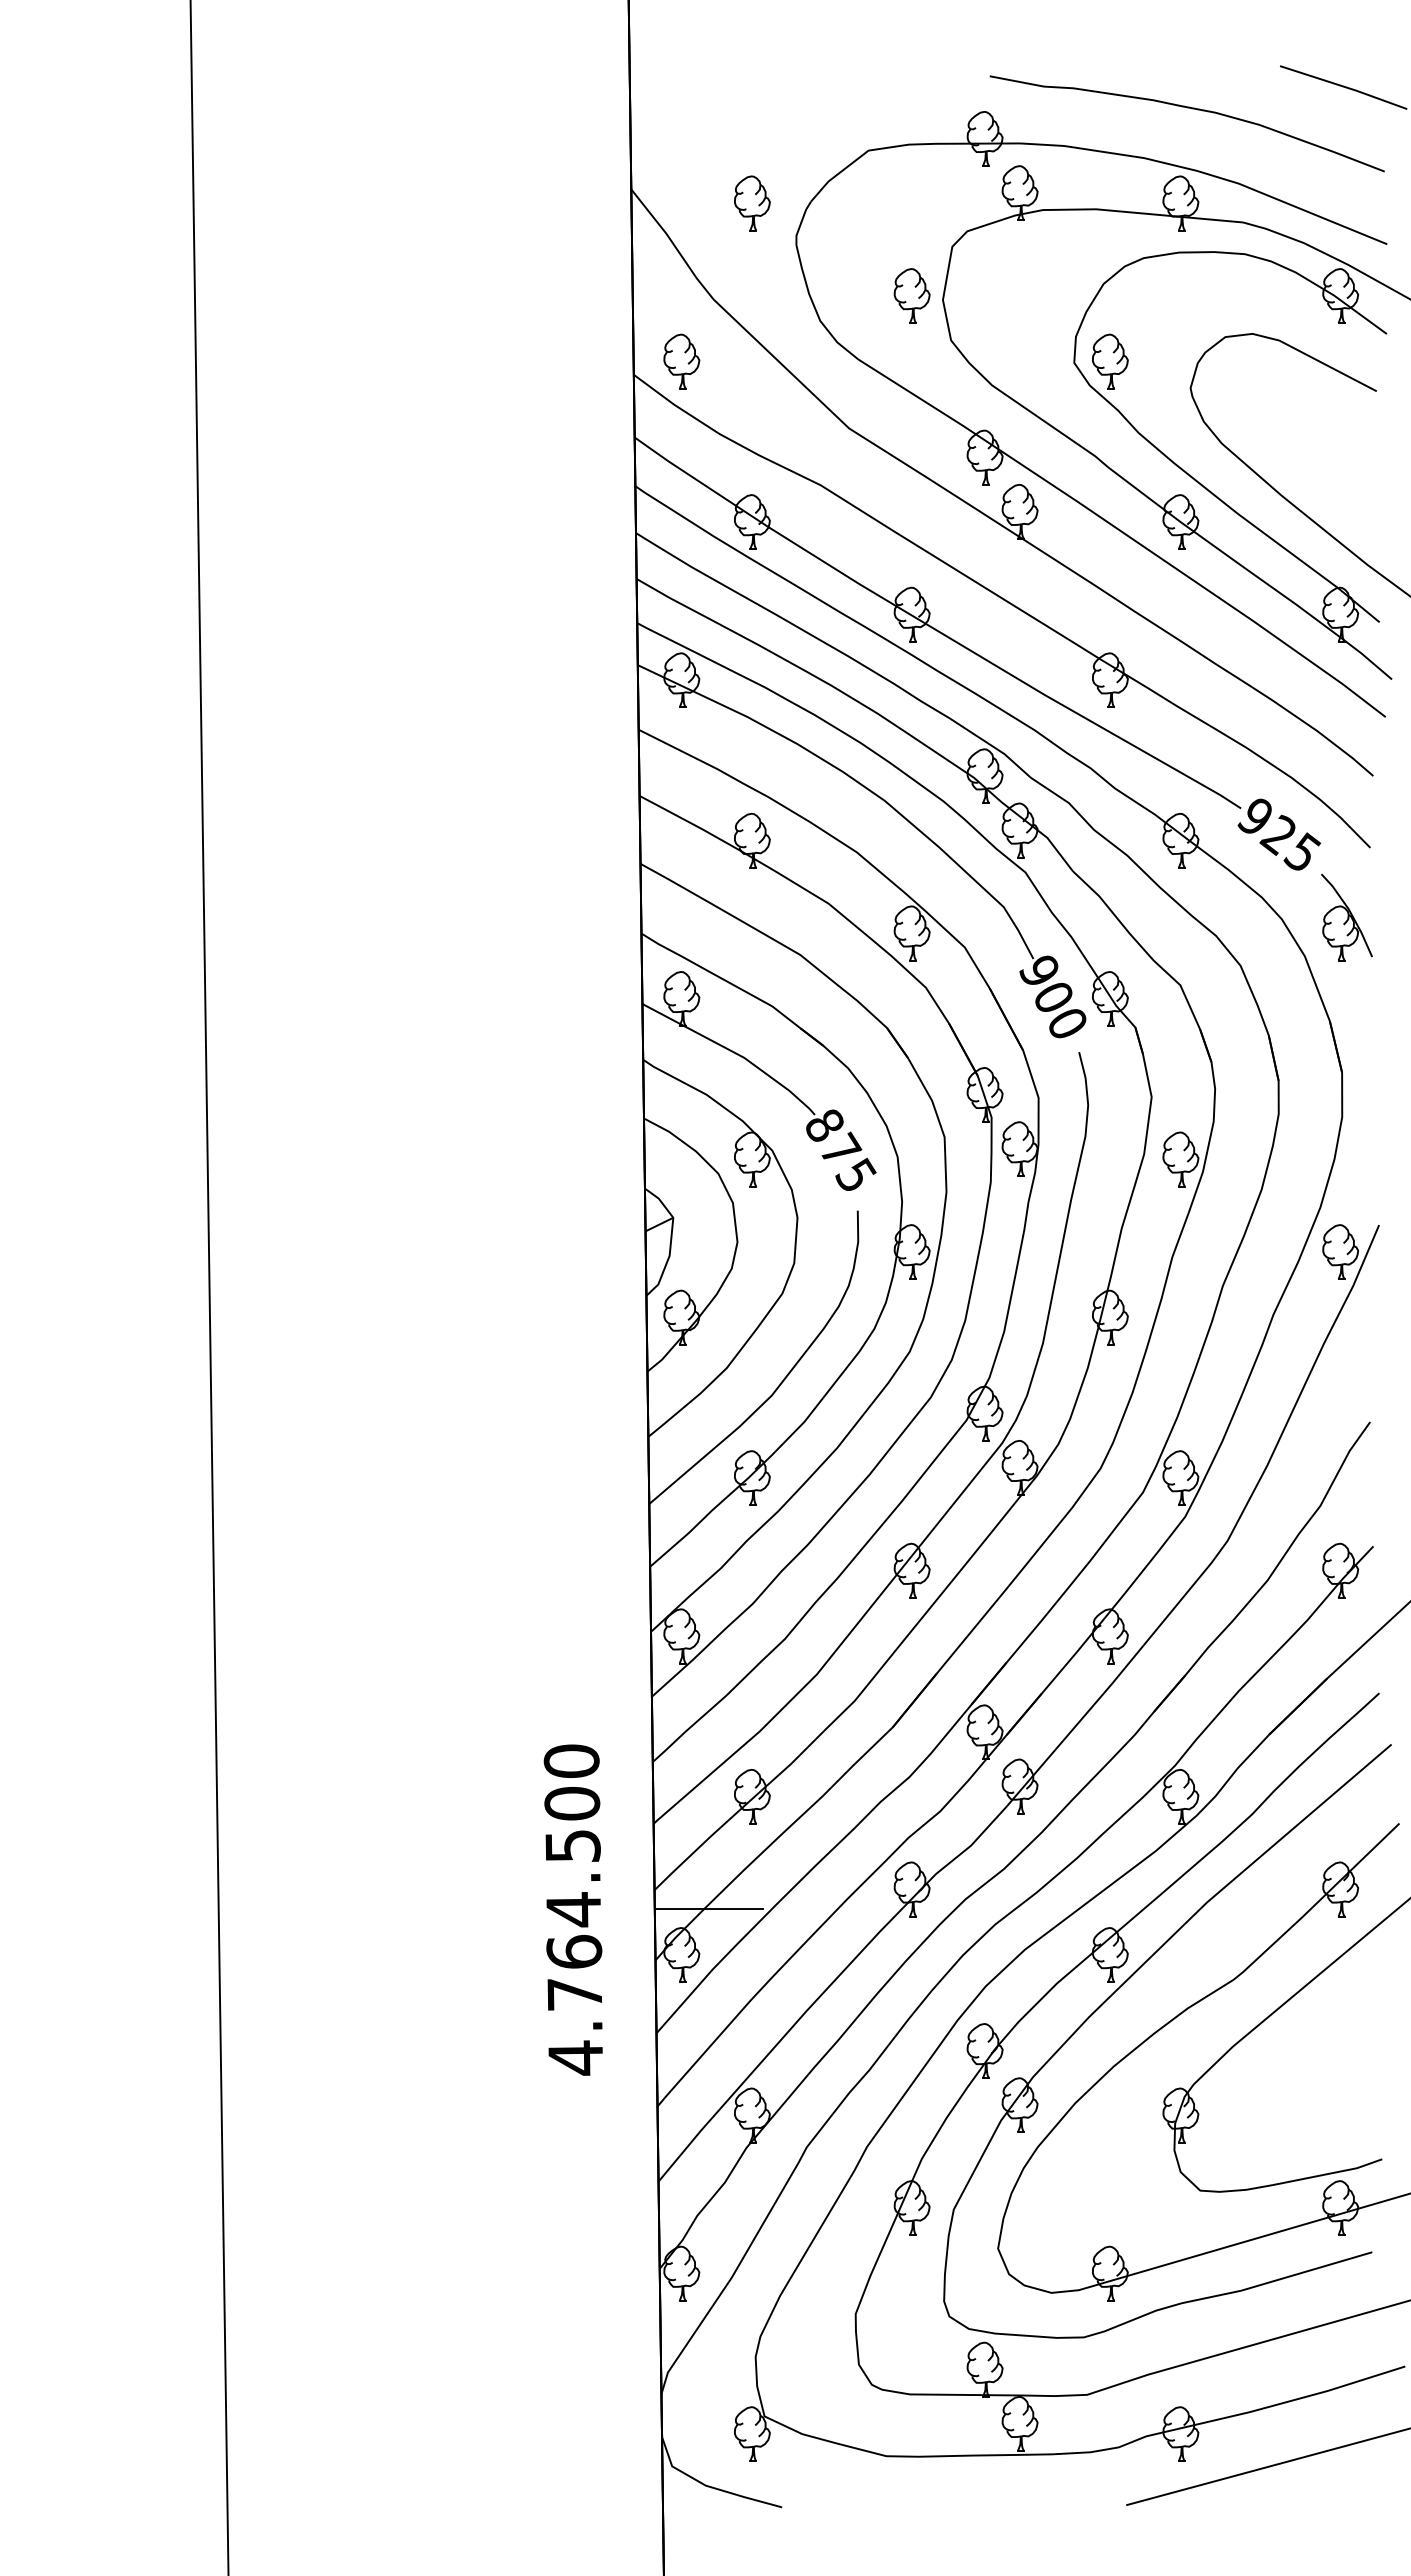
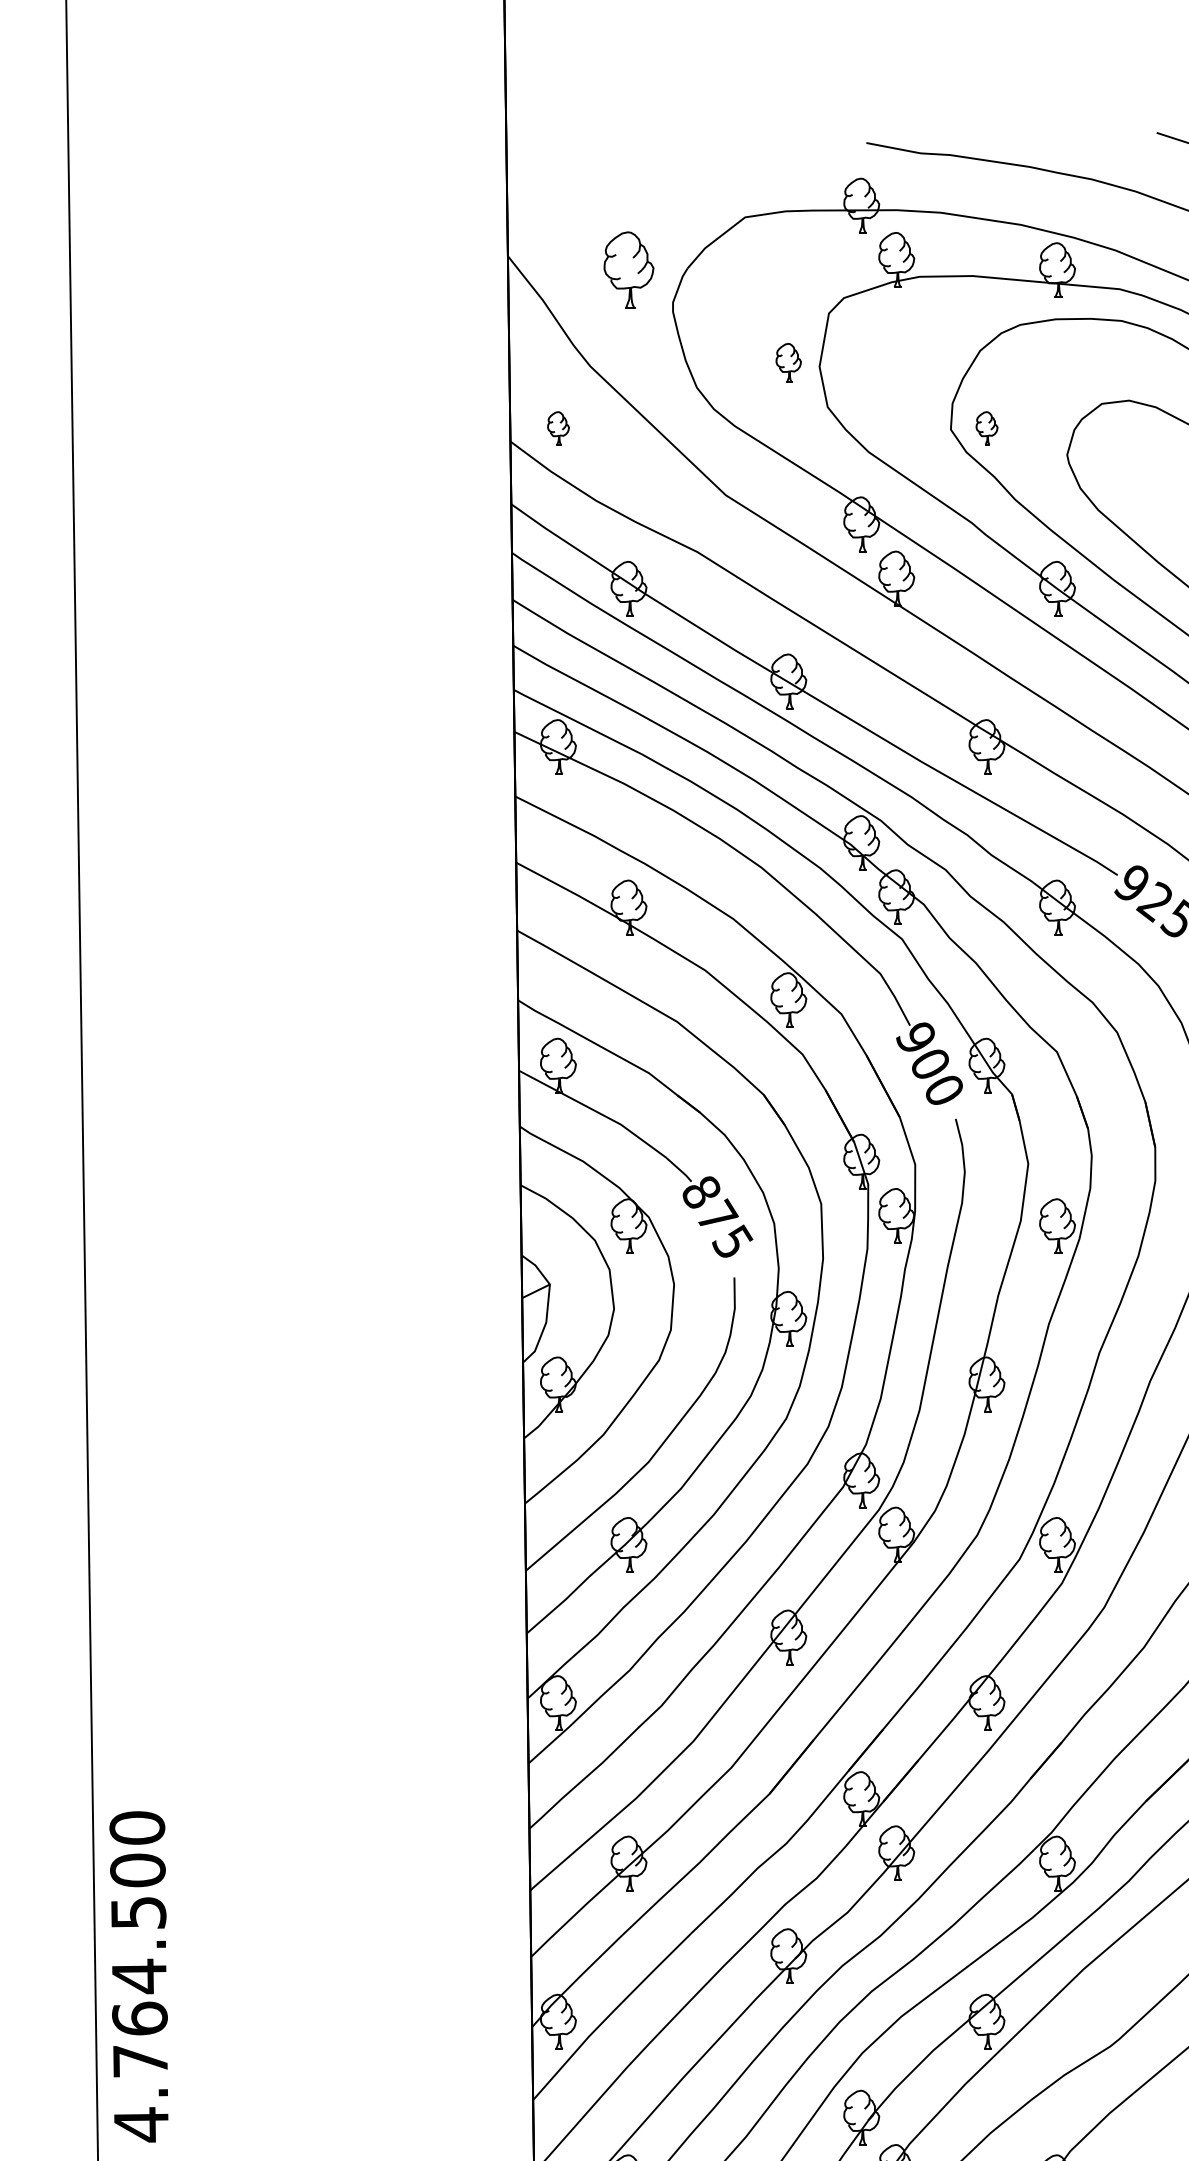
part: (752, 203) -> (629, 270), size x1.4
part: (911, 295) -> (788, 362), size x0.7
part: (681, 361) -> (558, 428), size x0.6
part: (1110, 361) -> (987, 428), size x0.6
text: (572, 1909) -> (138, 1976), moved
line: (708, 1909) -> (585, 1976), removed

